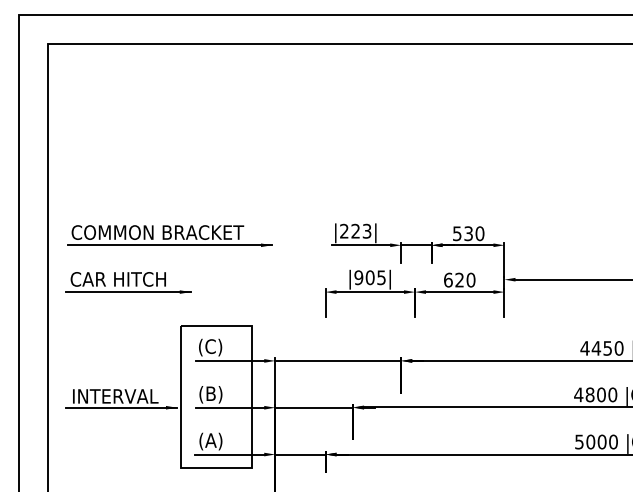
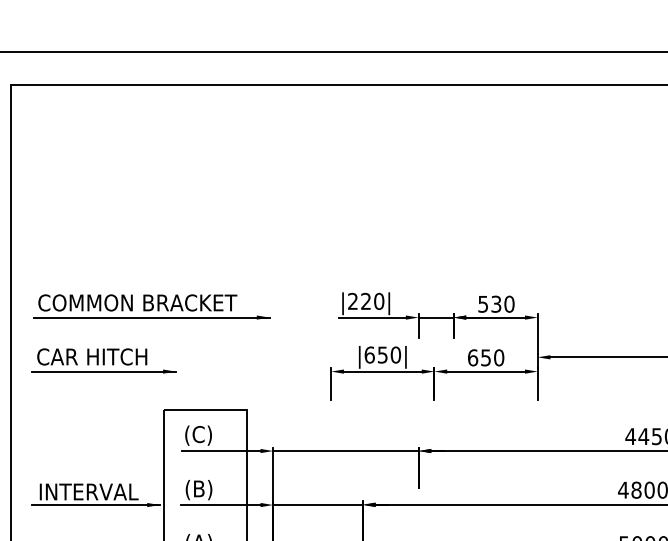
text: (366, 231) -> (378, 301), |223| -> |220|
text: (369, 277) -> (381, 354), |905| -> |650|
text: (459, 279) -> (485, 357), 620 -> 650

